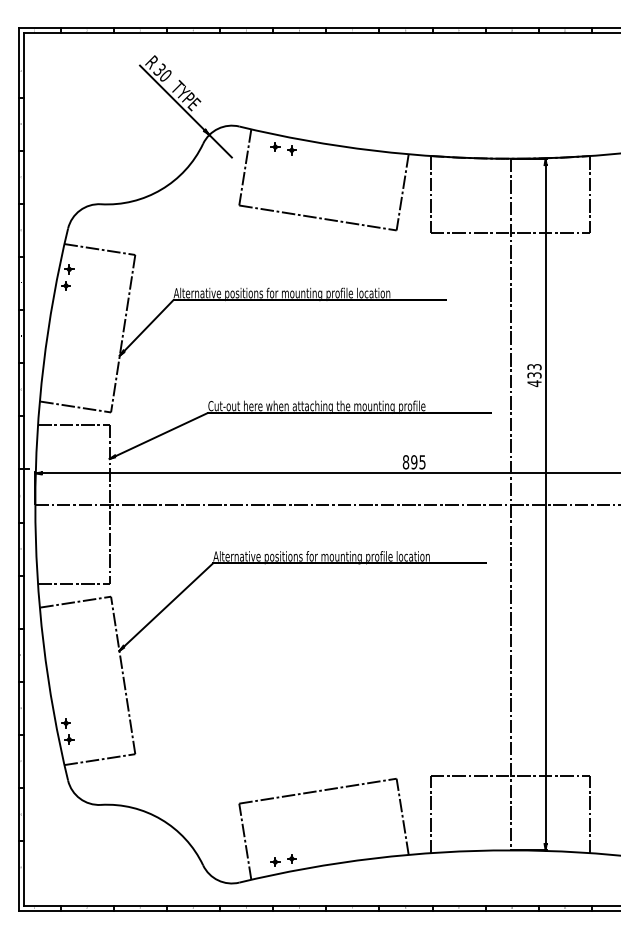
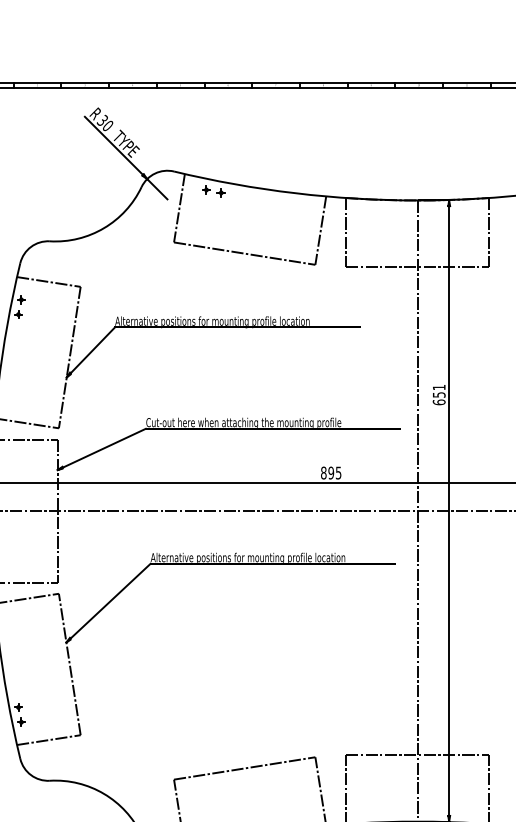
text: (534, 375) -> (439, 395), 433 -> 651

